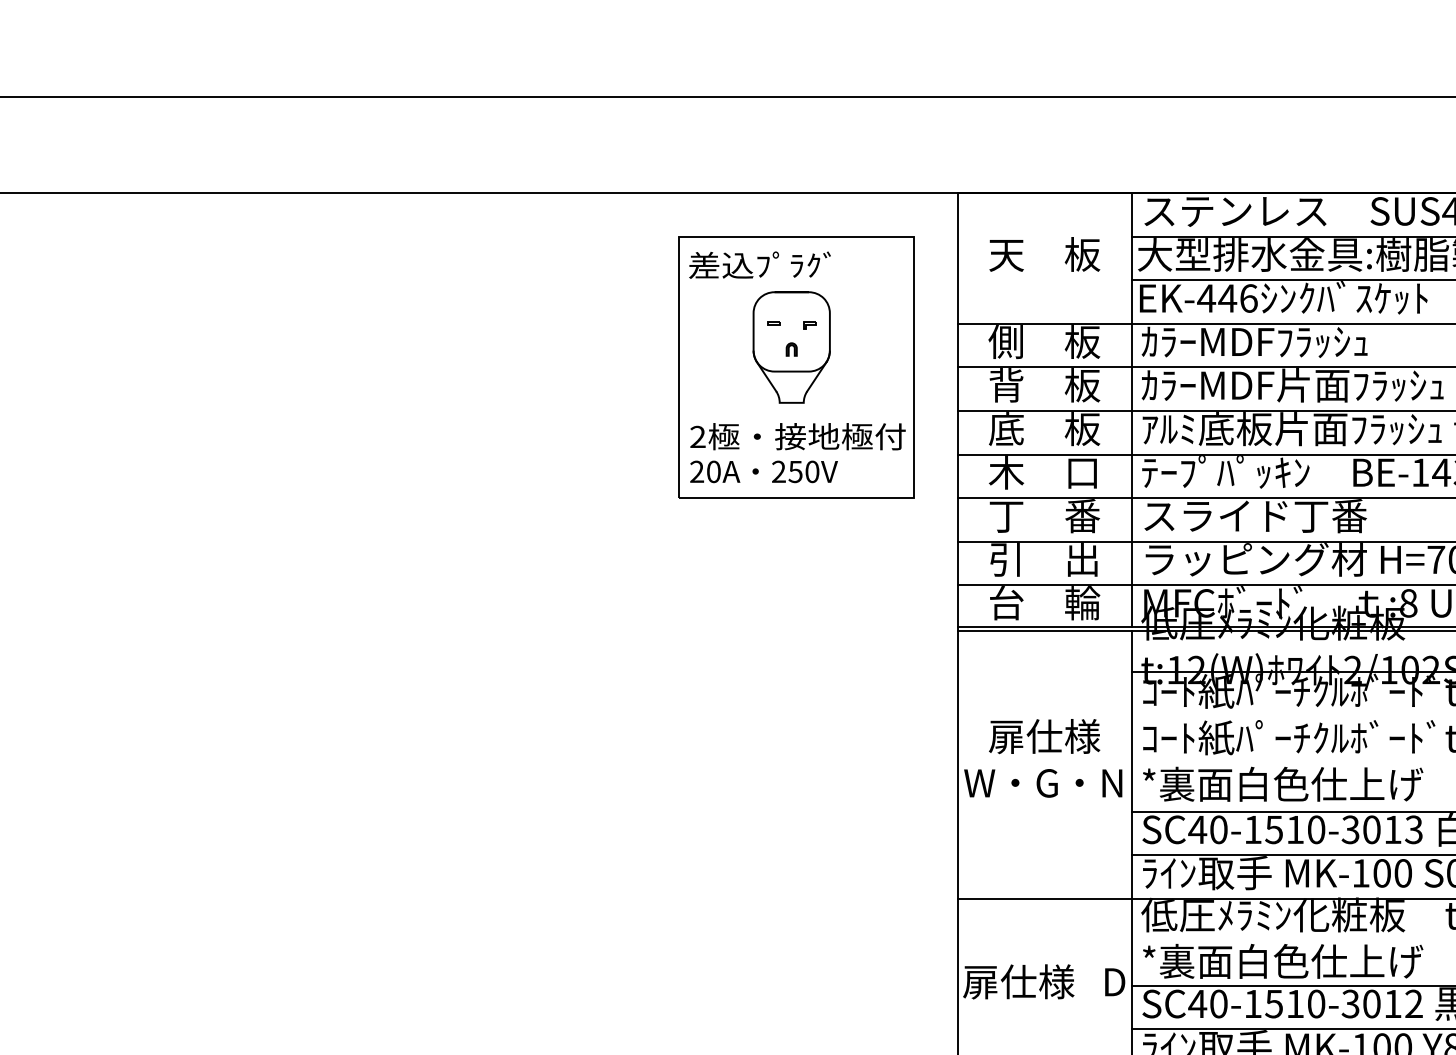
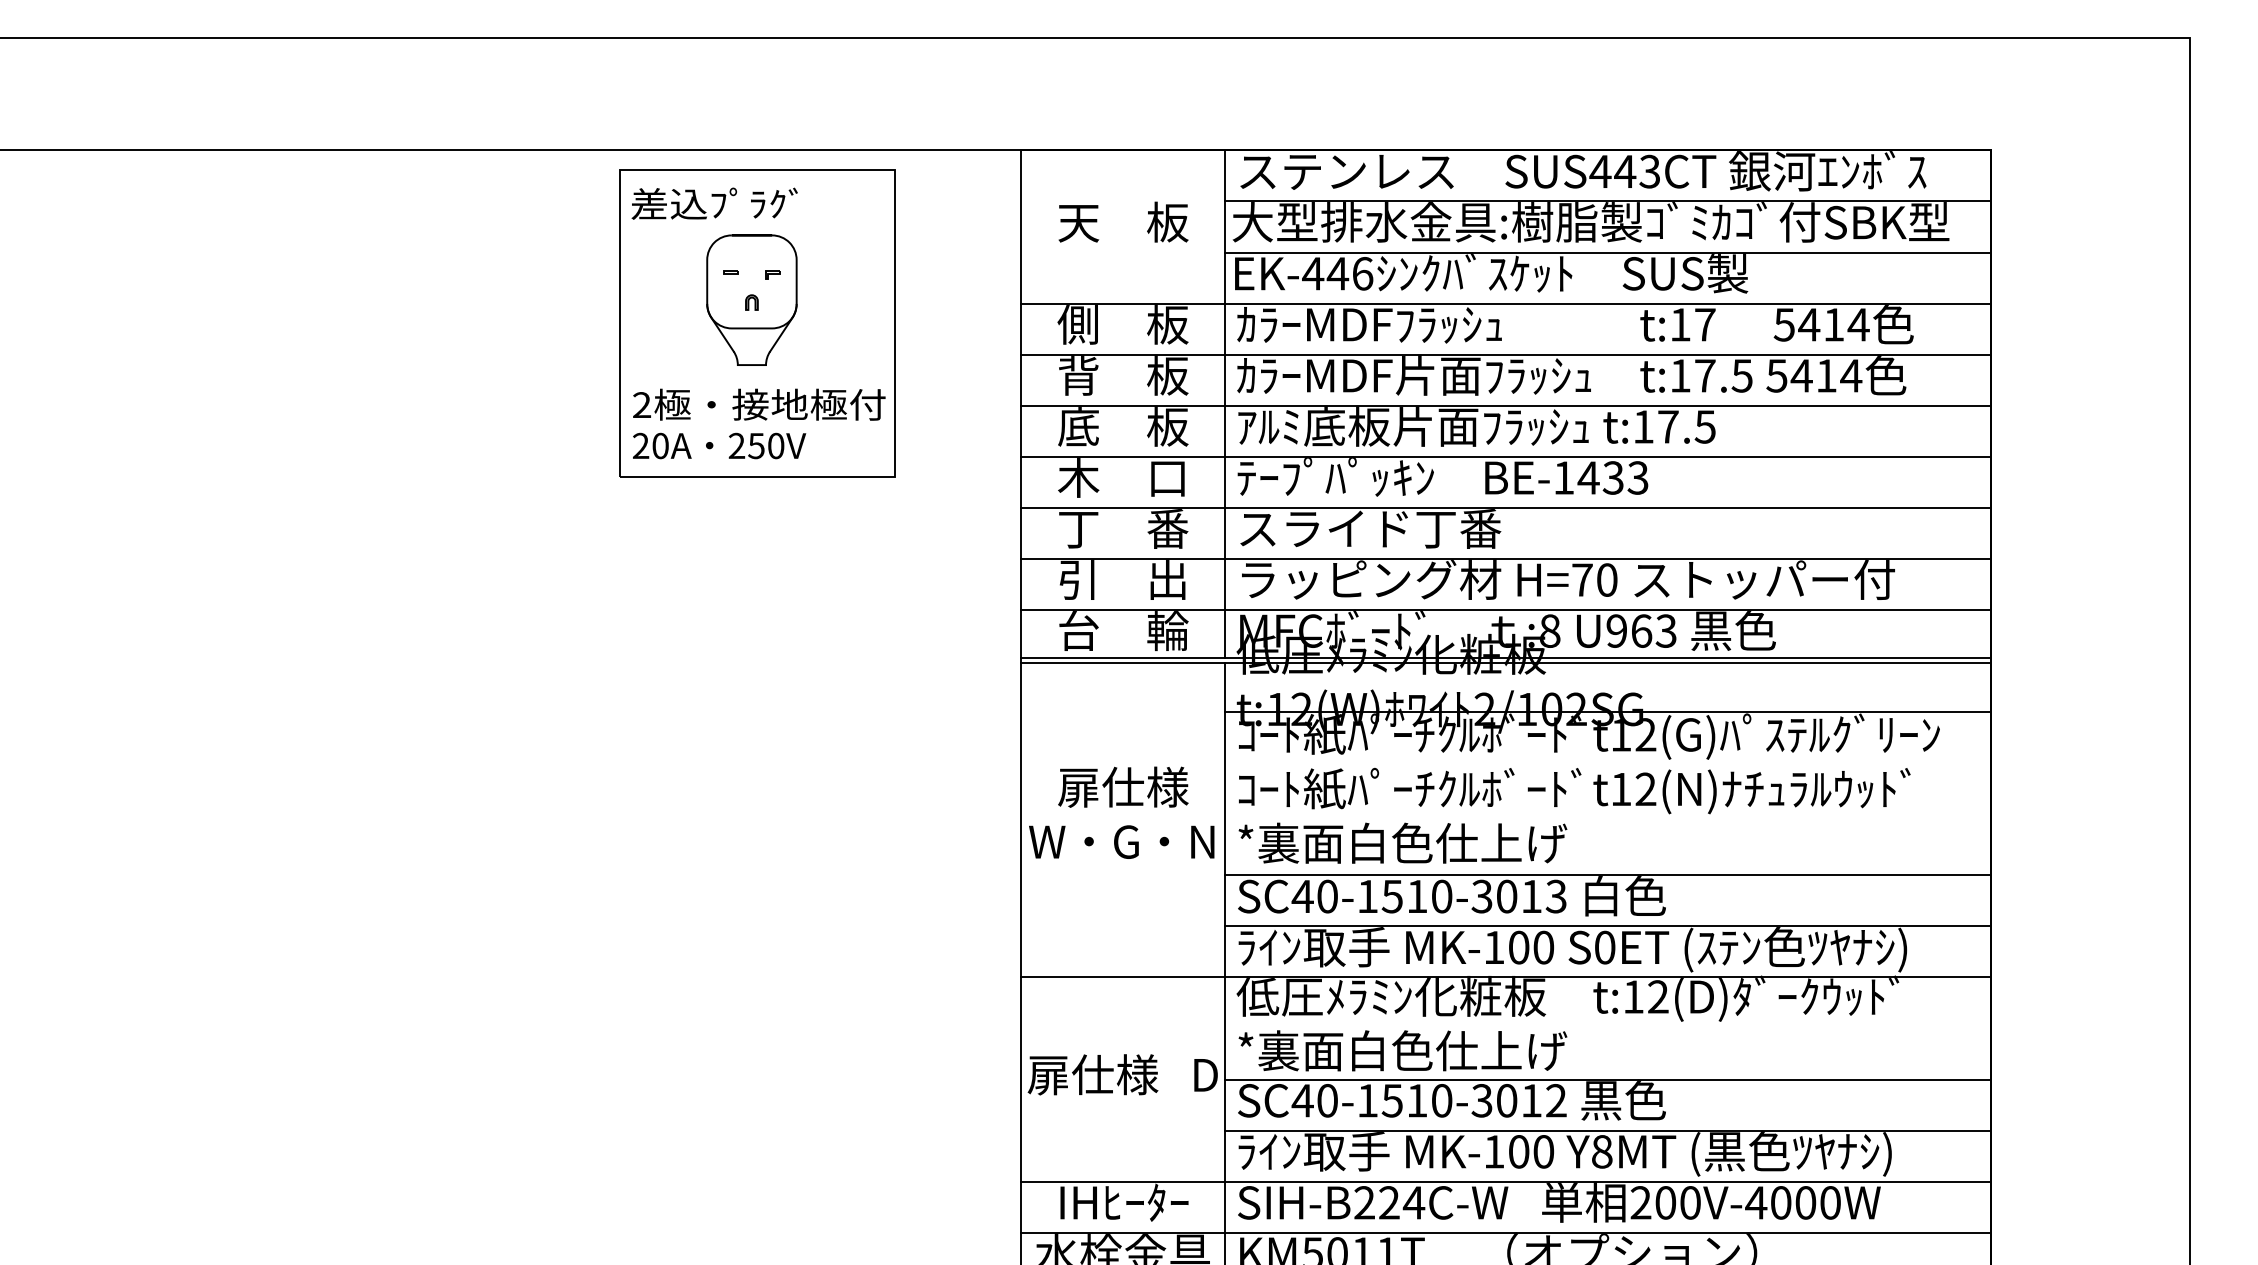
part: (796, 367) -> (757, 323), moved

